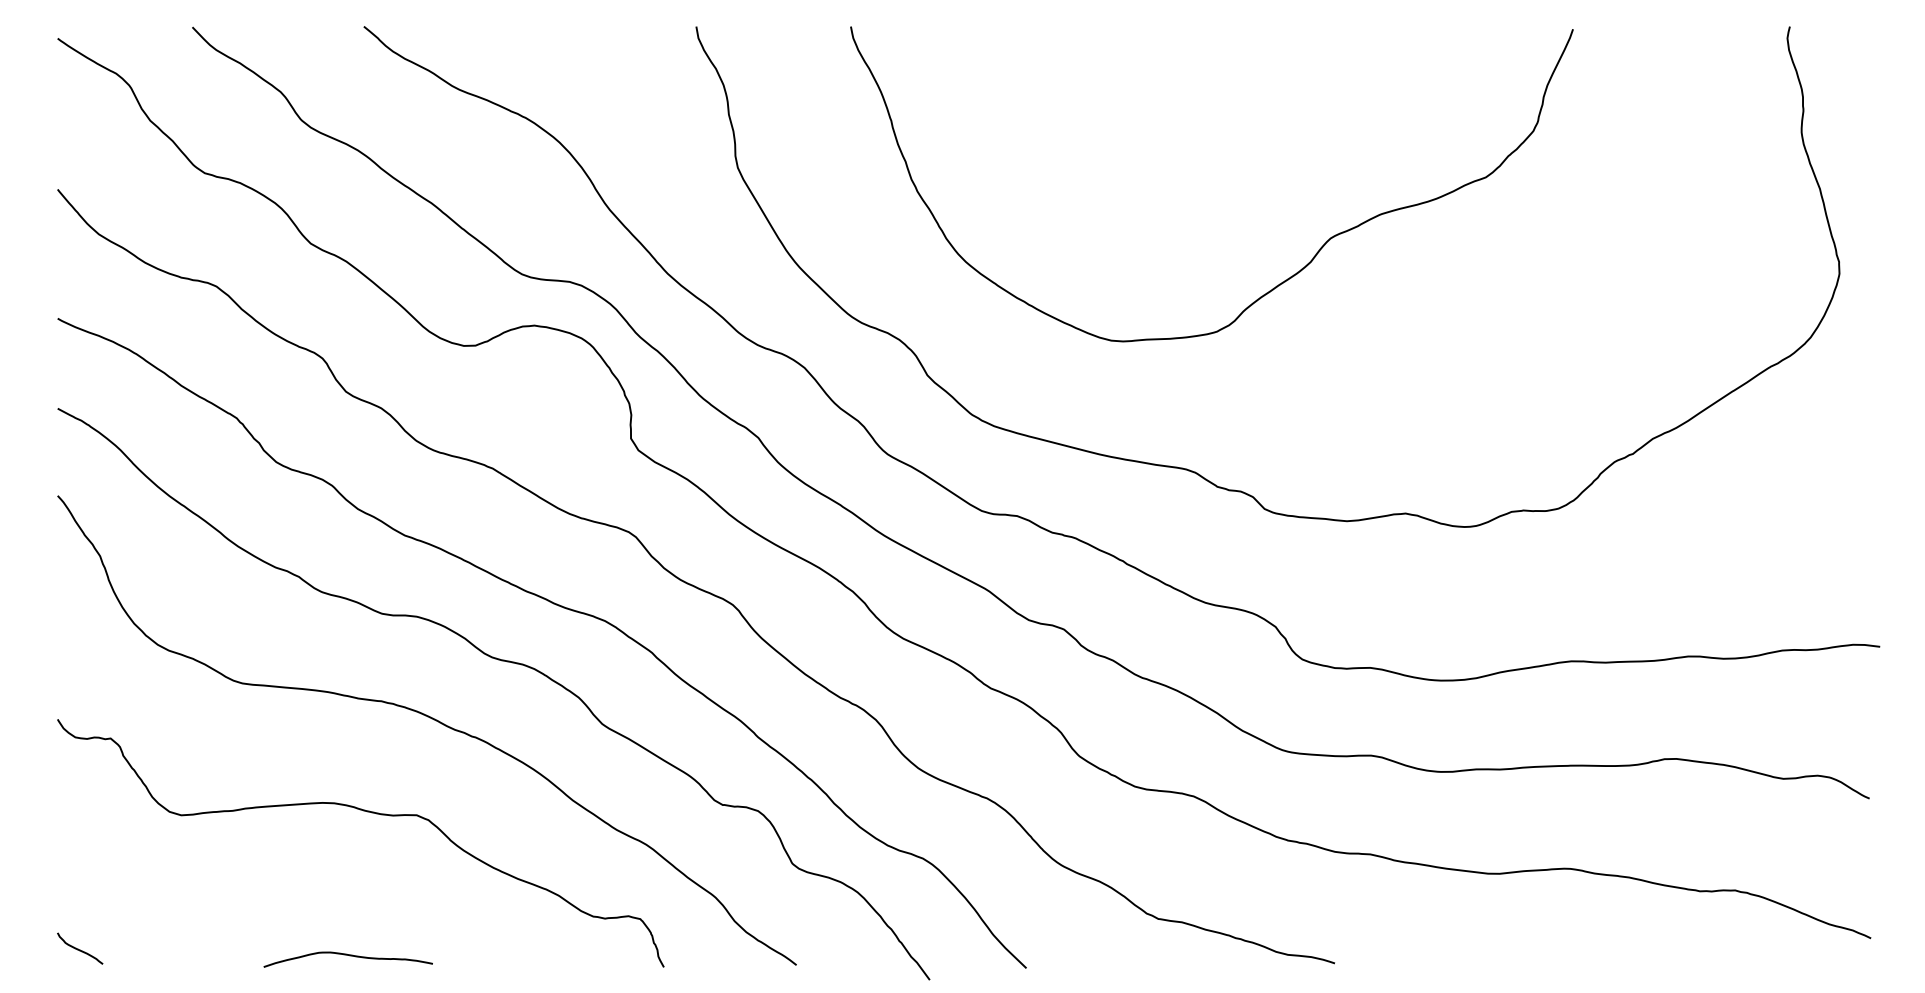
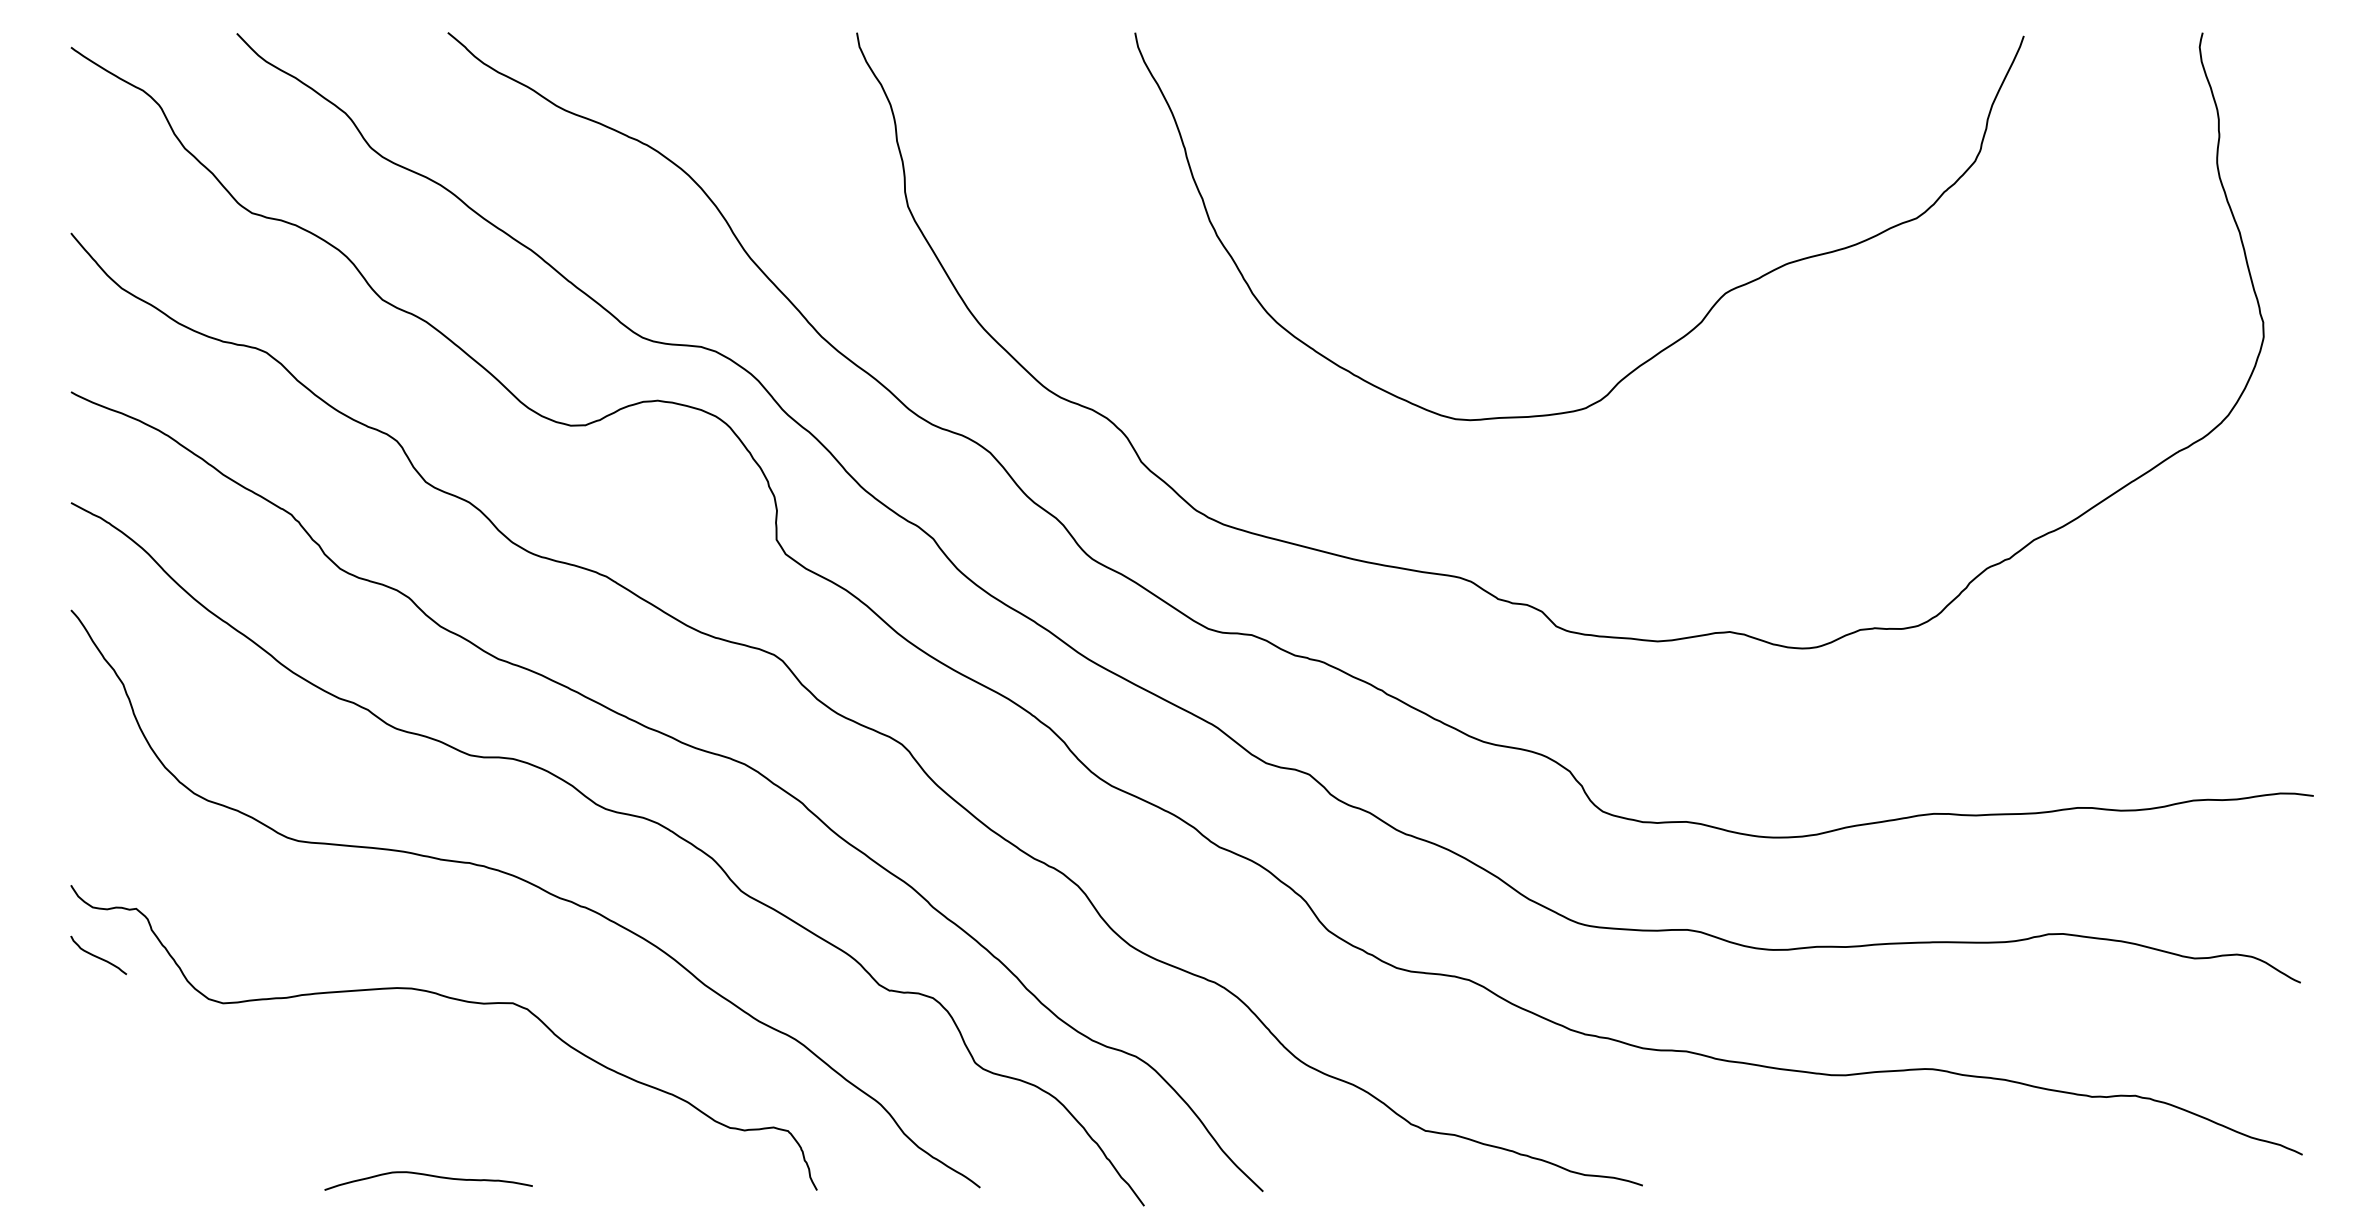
curve: (1277, 284) -> (1660, 350), moved
curve: (80, 949) -> (98, 956), moved

